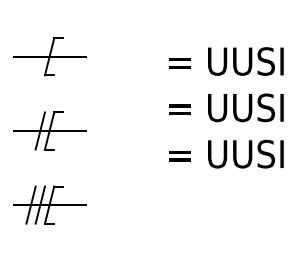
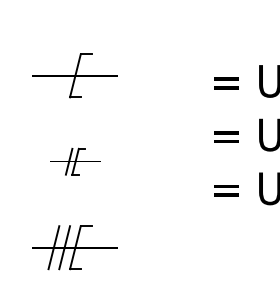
part: (49, 130) -> (75, 161), size x0.6

